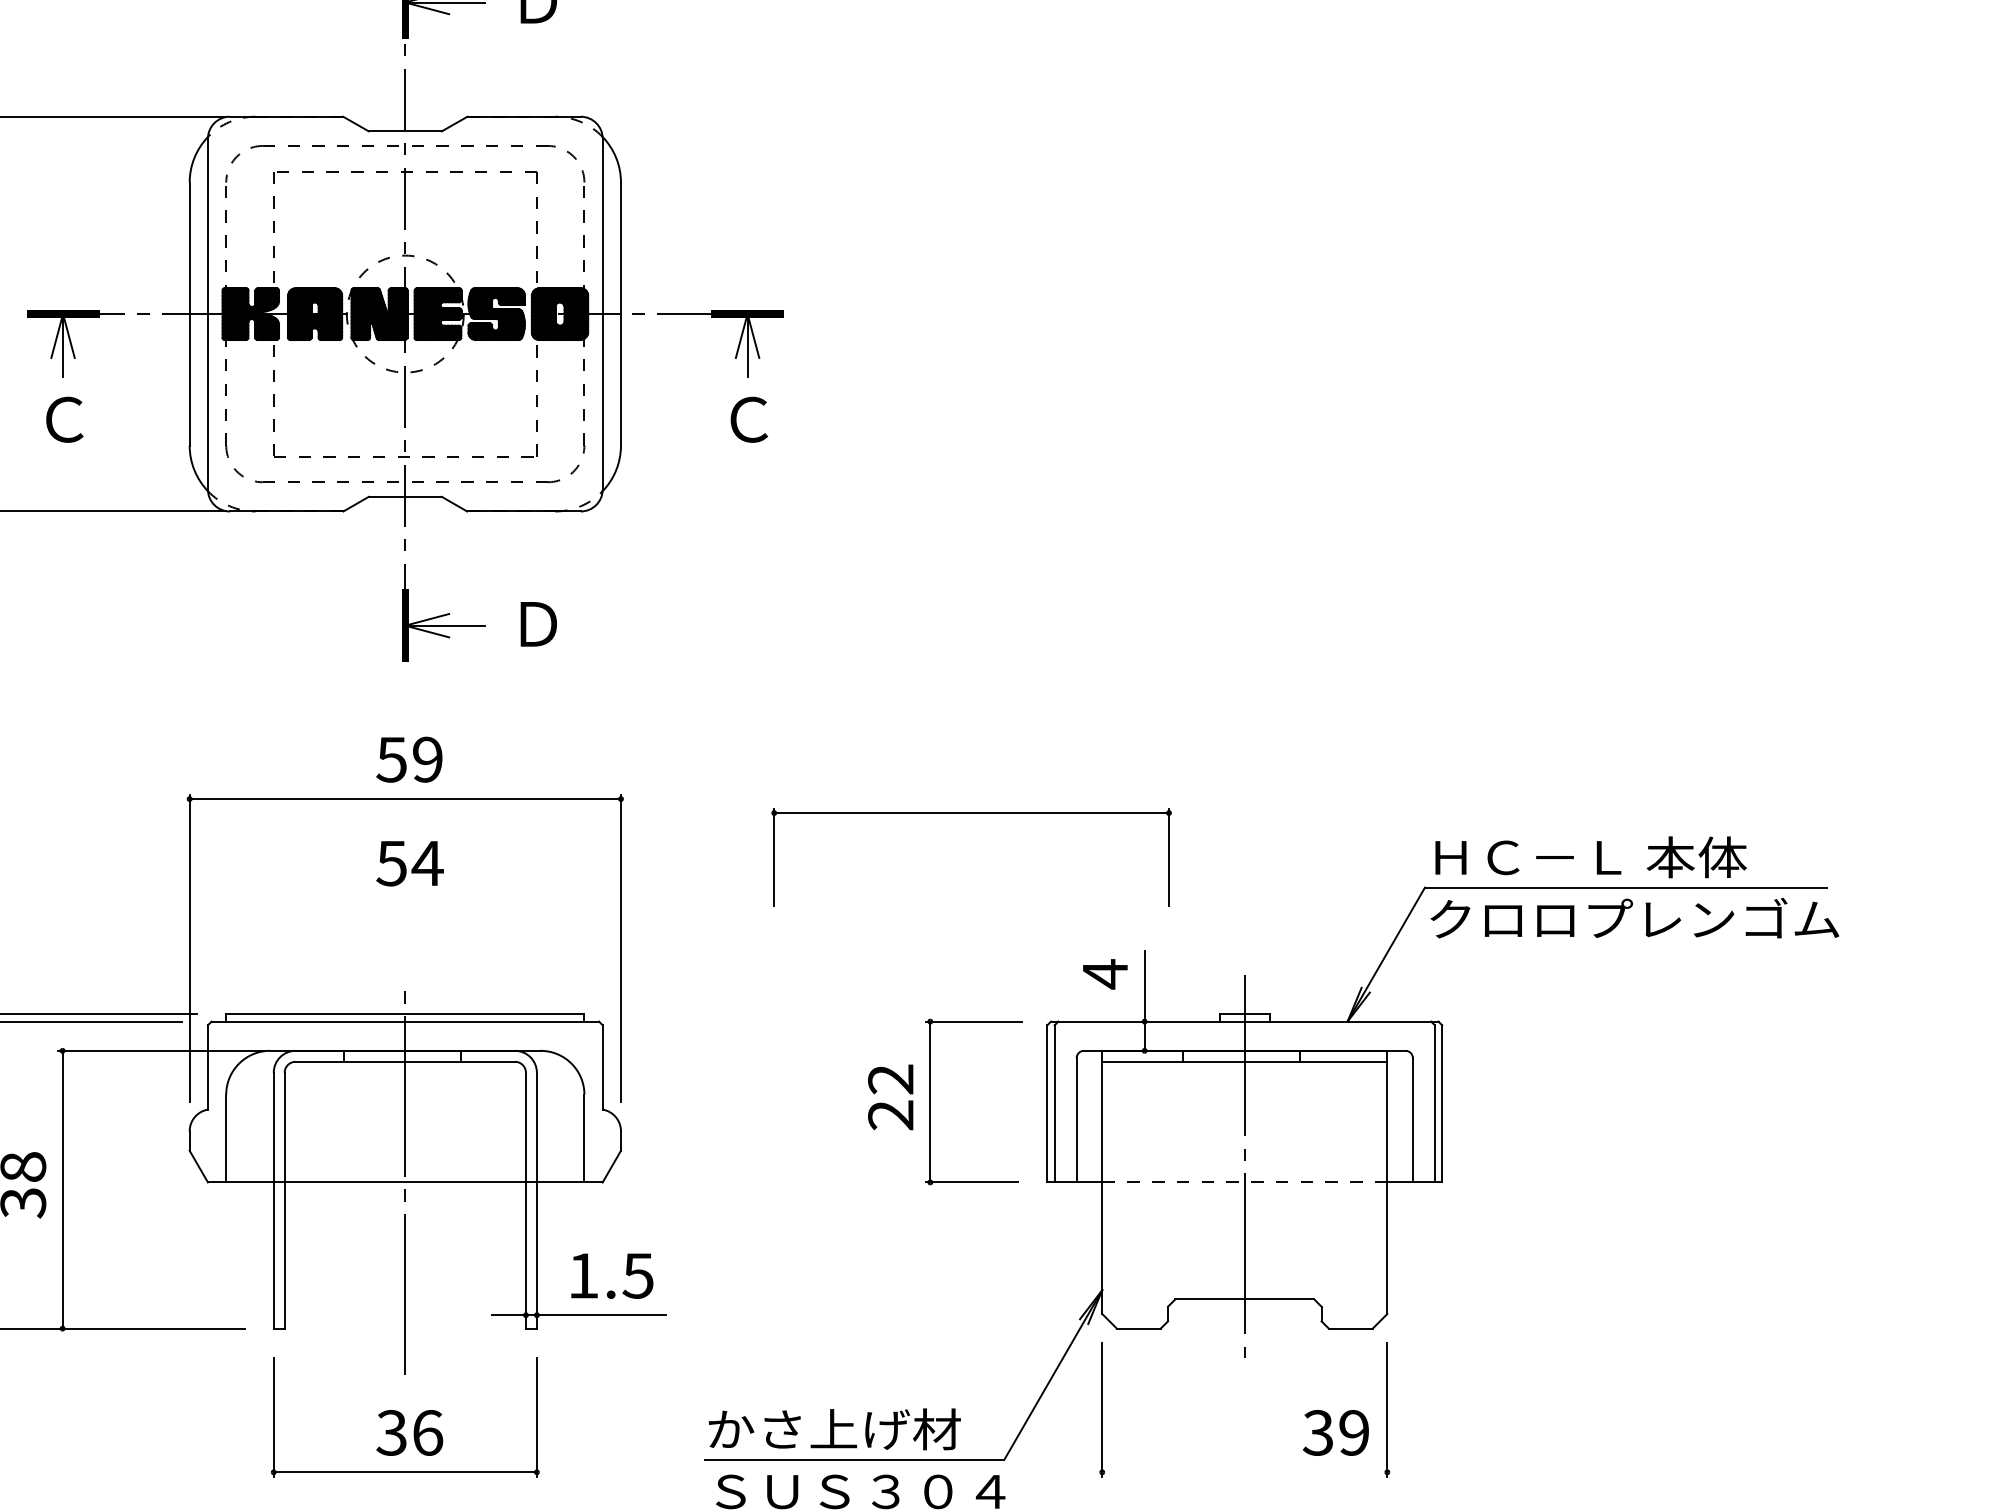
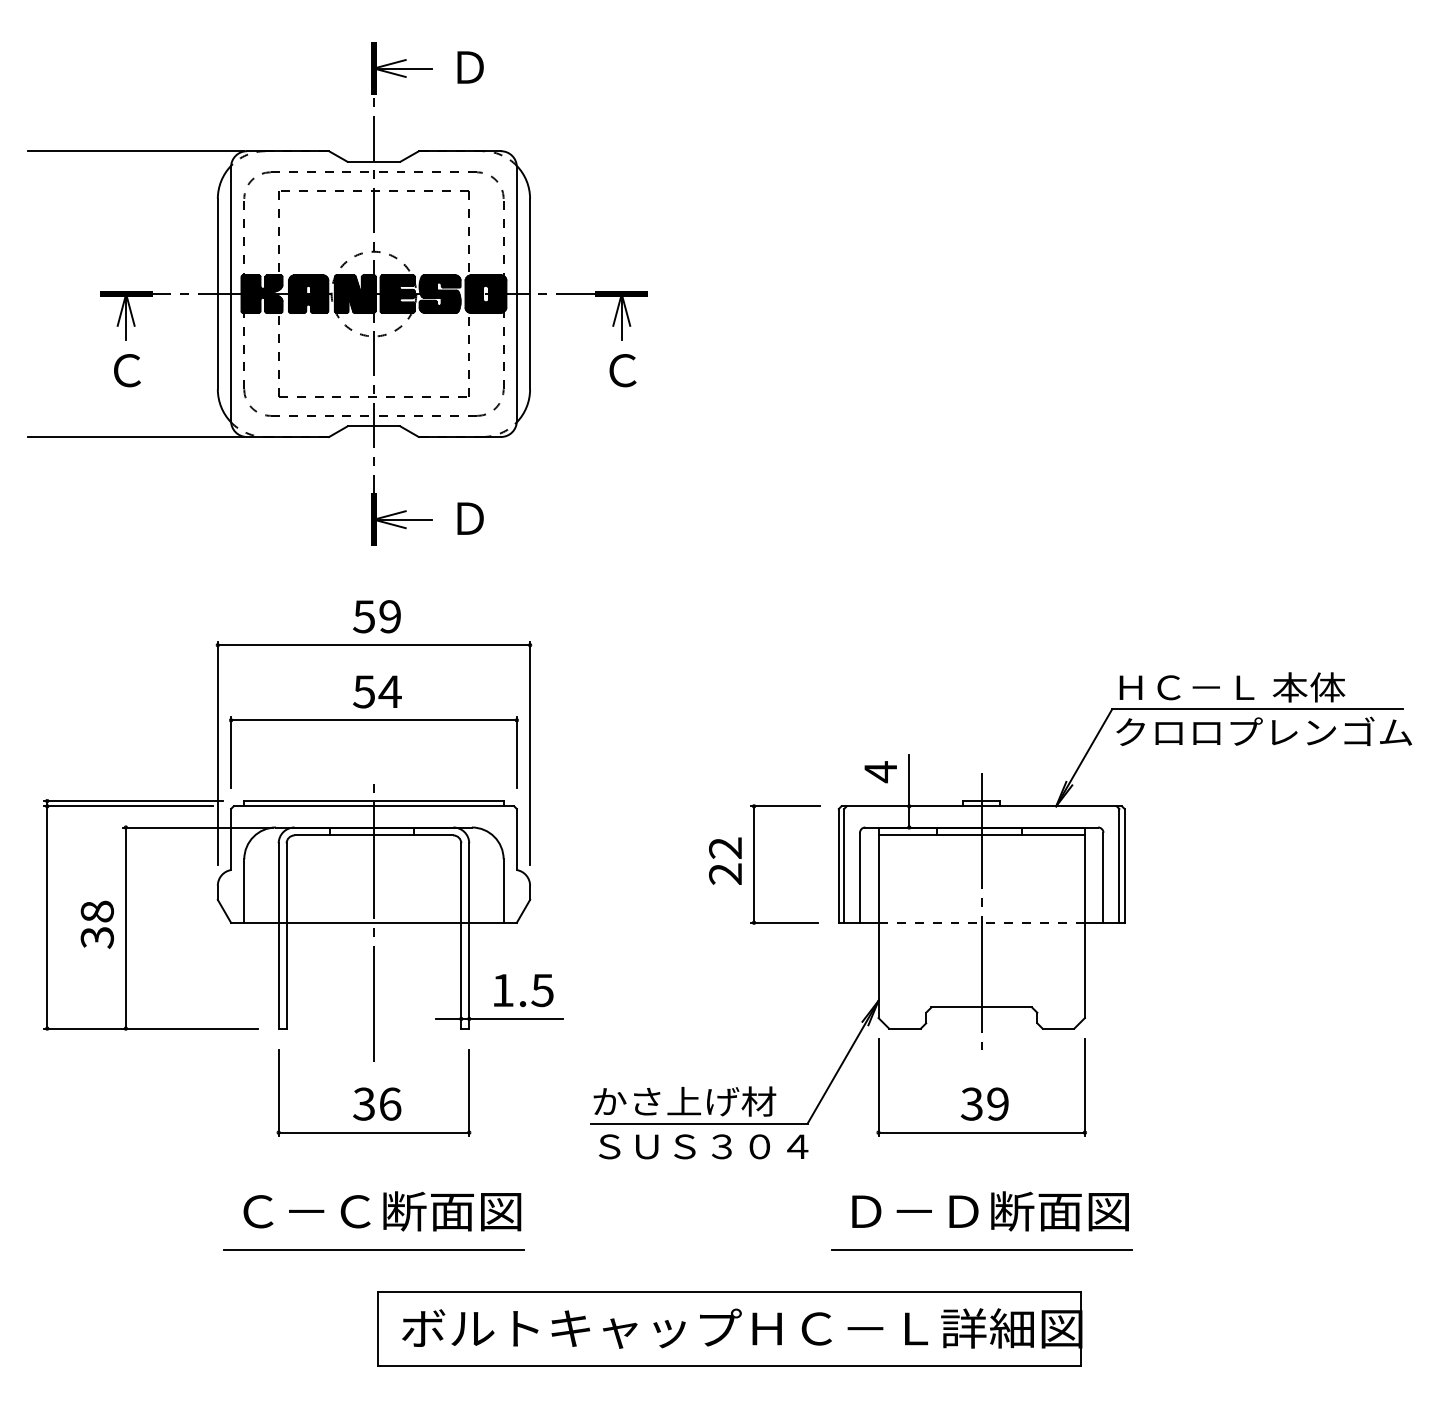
part: (970, 813) -> (373, 720), moved
text: (1335, 1432) -> (984, 1103), moved
line: (1244, 1472) -> (981, 1132), added

